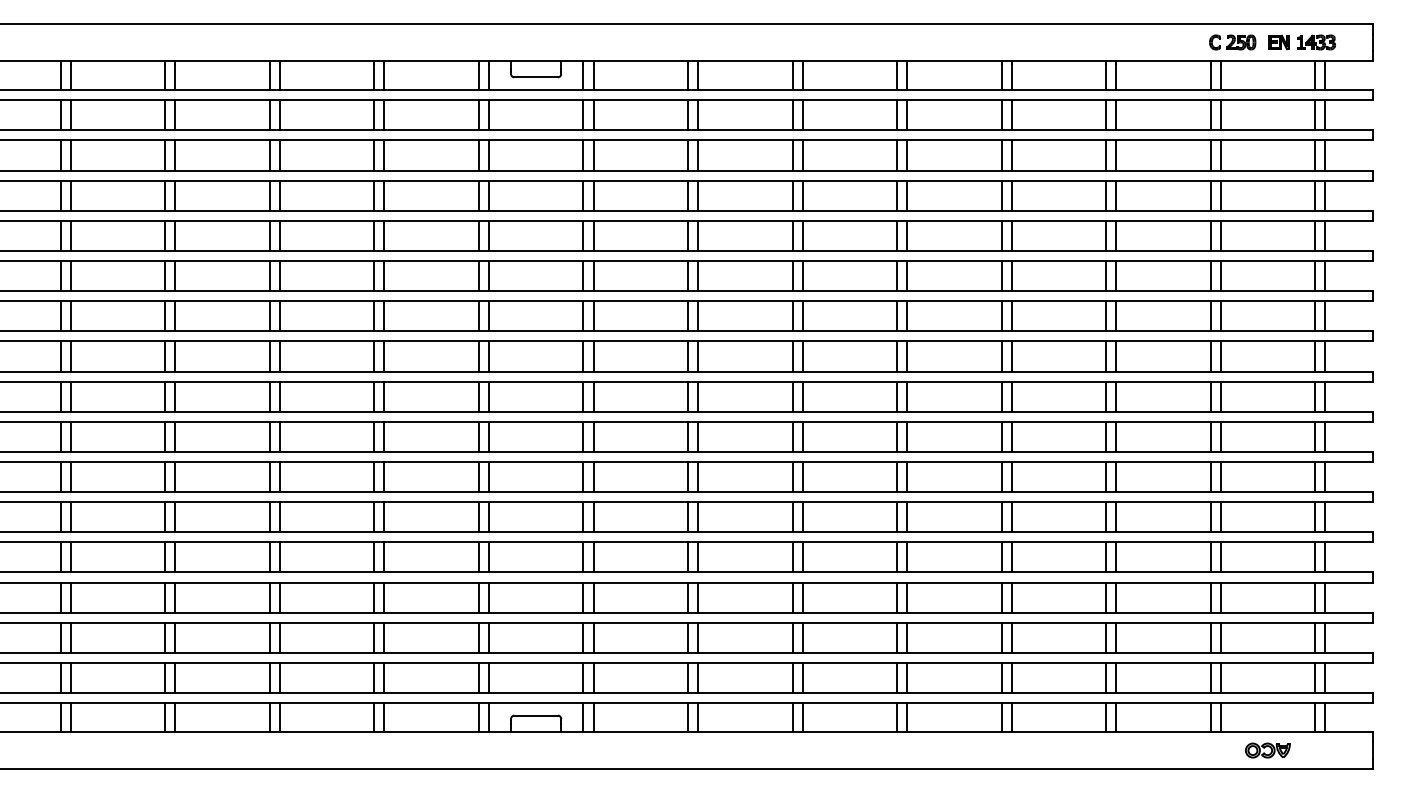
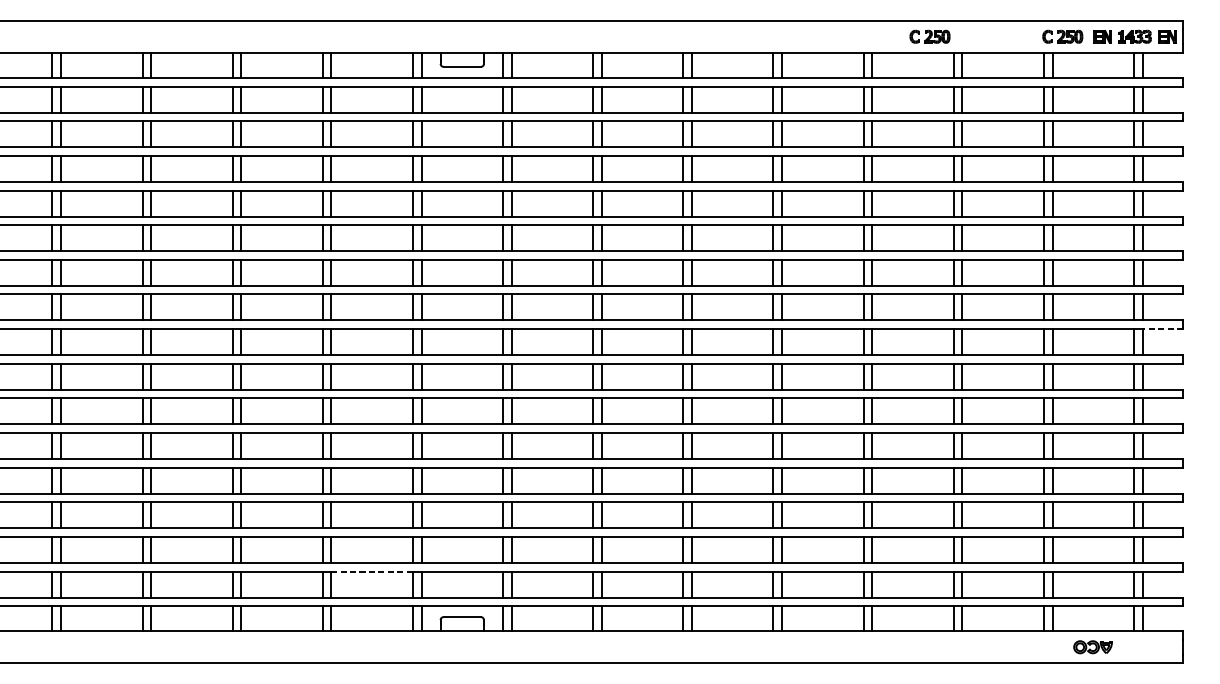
part: (1078, 42) -> (929, 36), added
part: (1353, 42) -> (1166, 36), added
line: (1348, 381) -> (1162, 329), solid -> dashed
line: (431, 662) -> (372, 571), solid -> dashed

